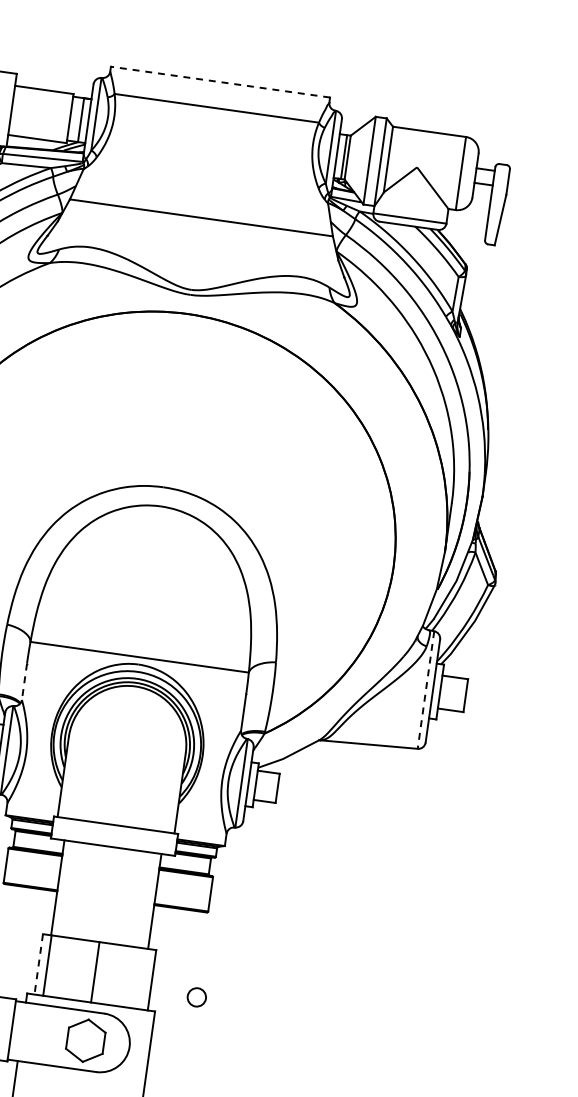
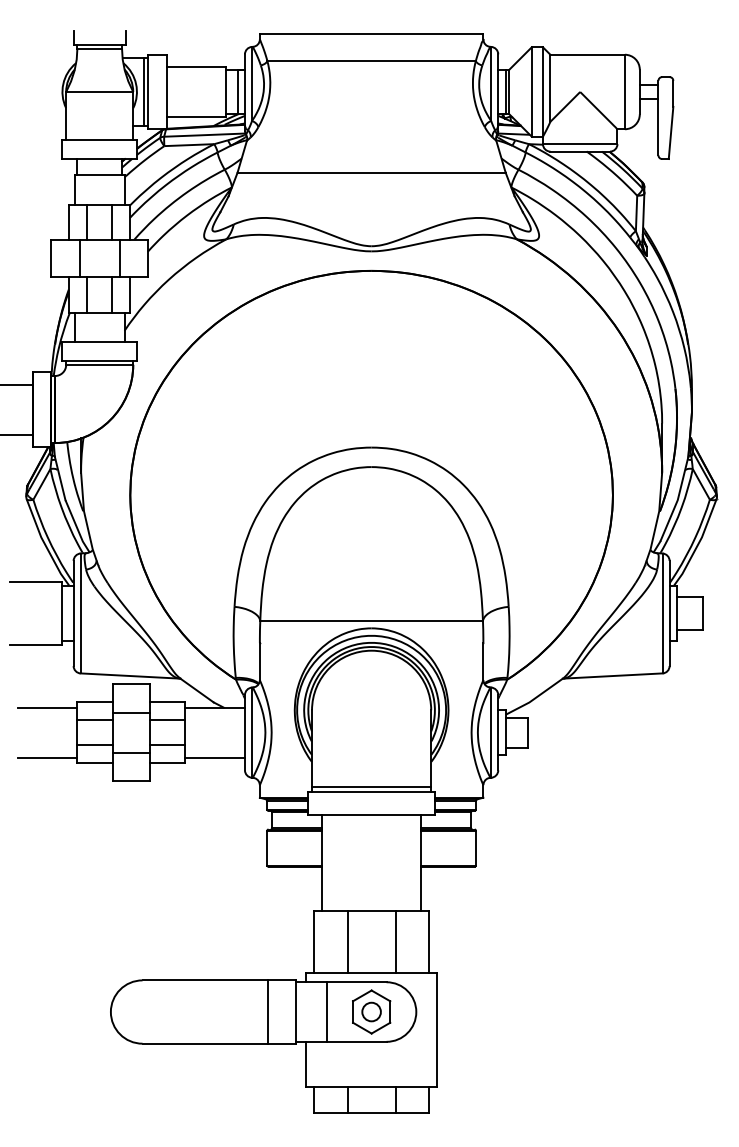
line: (220, 82) -> (371, 34), dashed -> solid
line: (24, 681) -> (259, 661), dashed -> solid
line: (425, 690) -> (662, 613), dashed -> solid
line: (116, 819) -> (371, 786), added
line: (38, 964) -> (313, 942), dashed -> solid
line: (47, 965) -> (347, 942), moved
line: (95, 972) -> (395, 942), moved
circle: (196, 996) -> (371, 1011), moved
line: (41, 1034) -> (326, 1011), added

